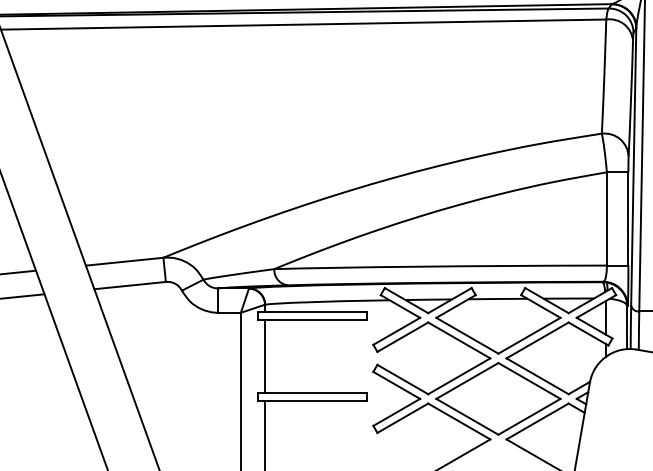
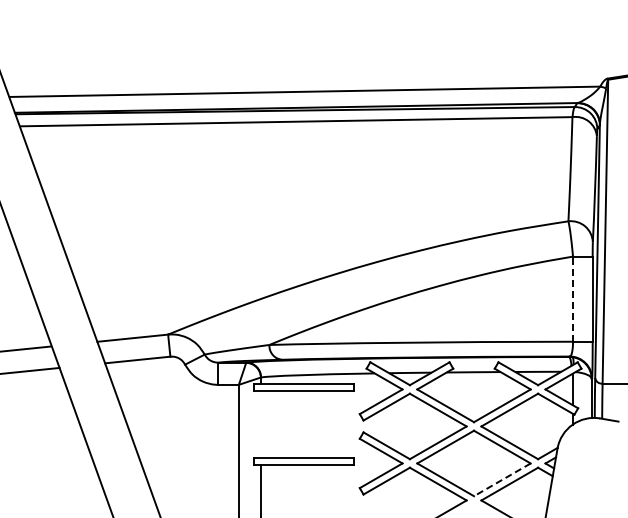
line: (607, 219) -> (573, 299), solid -> dashed
line: (264, 356) -> (260, 424), removed
line: (529, 416) -> (502, 479), solid -> dashed

